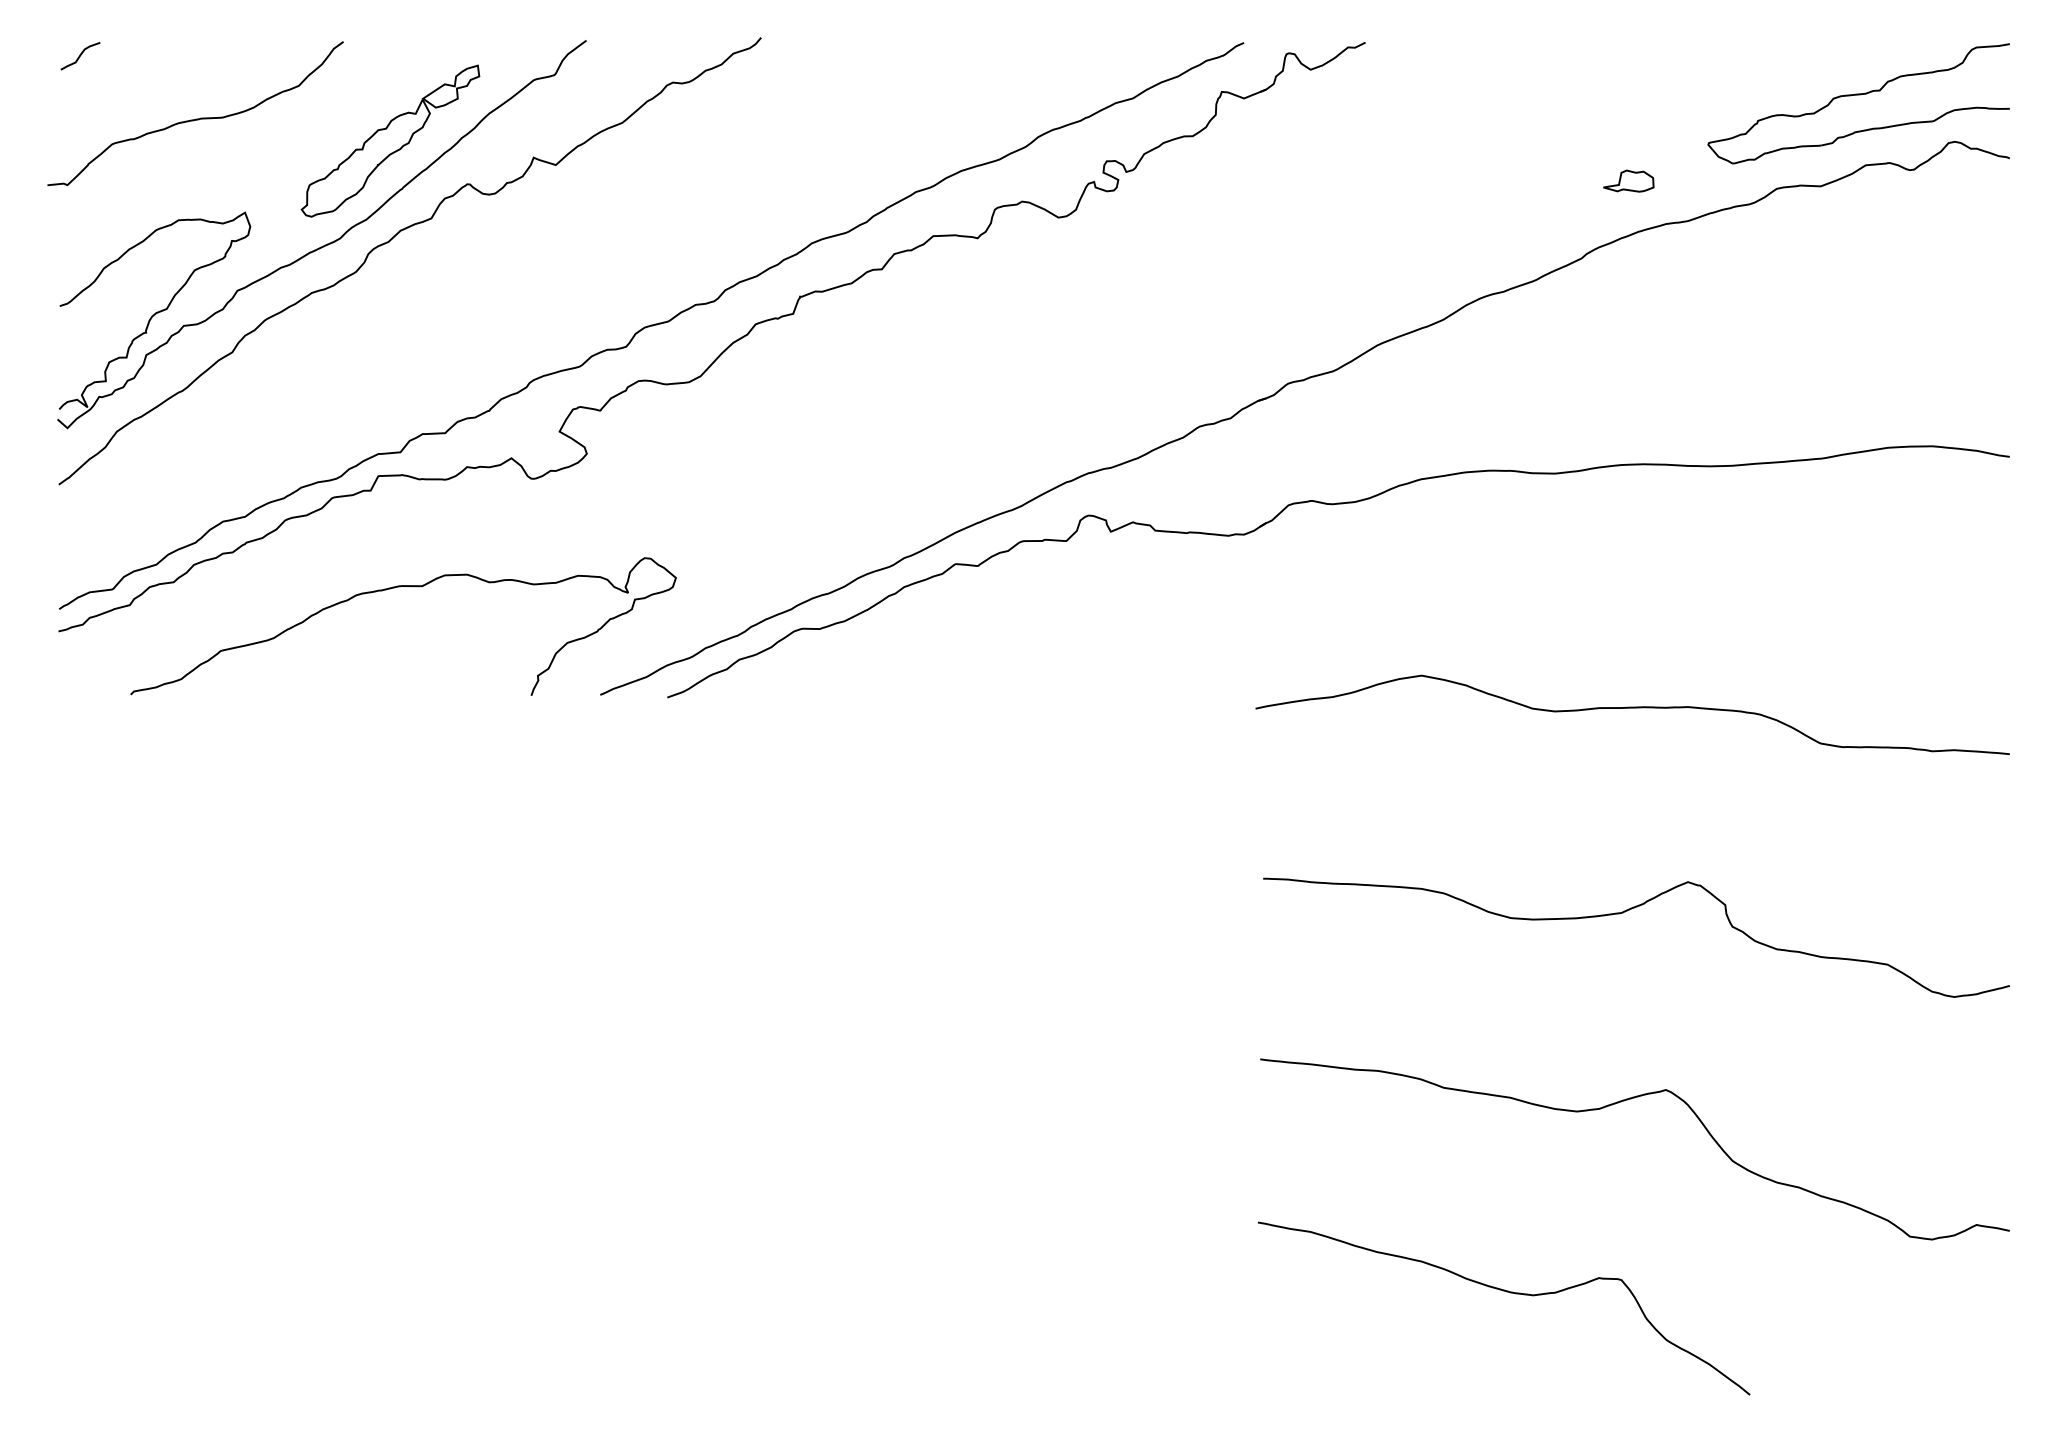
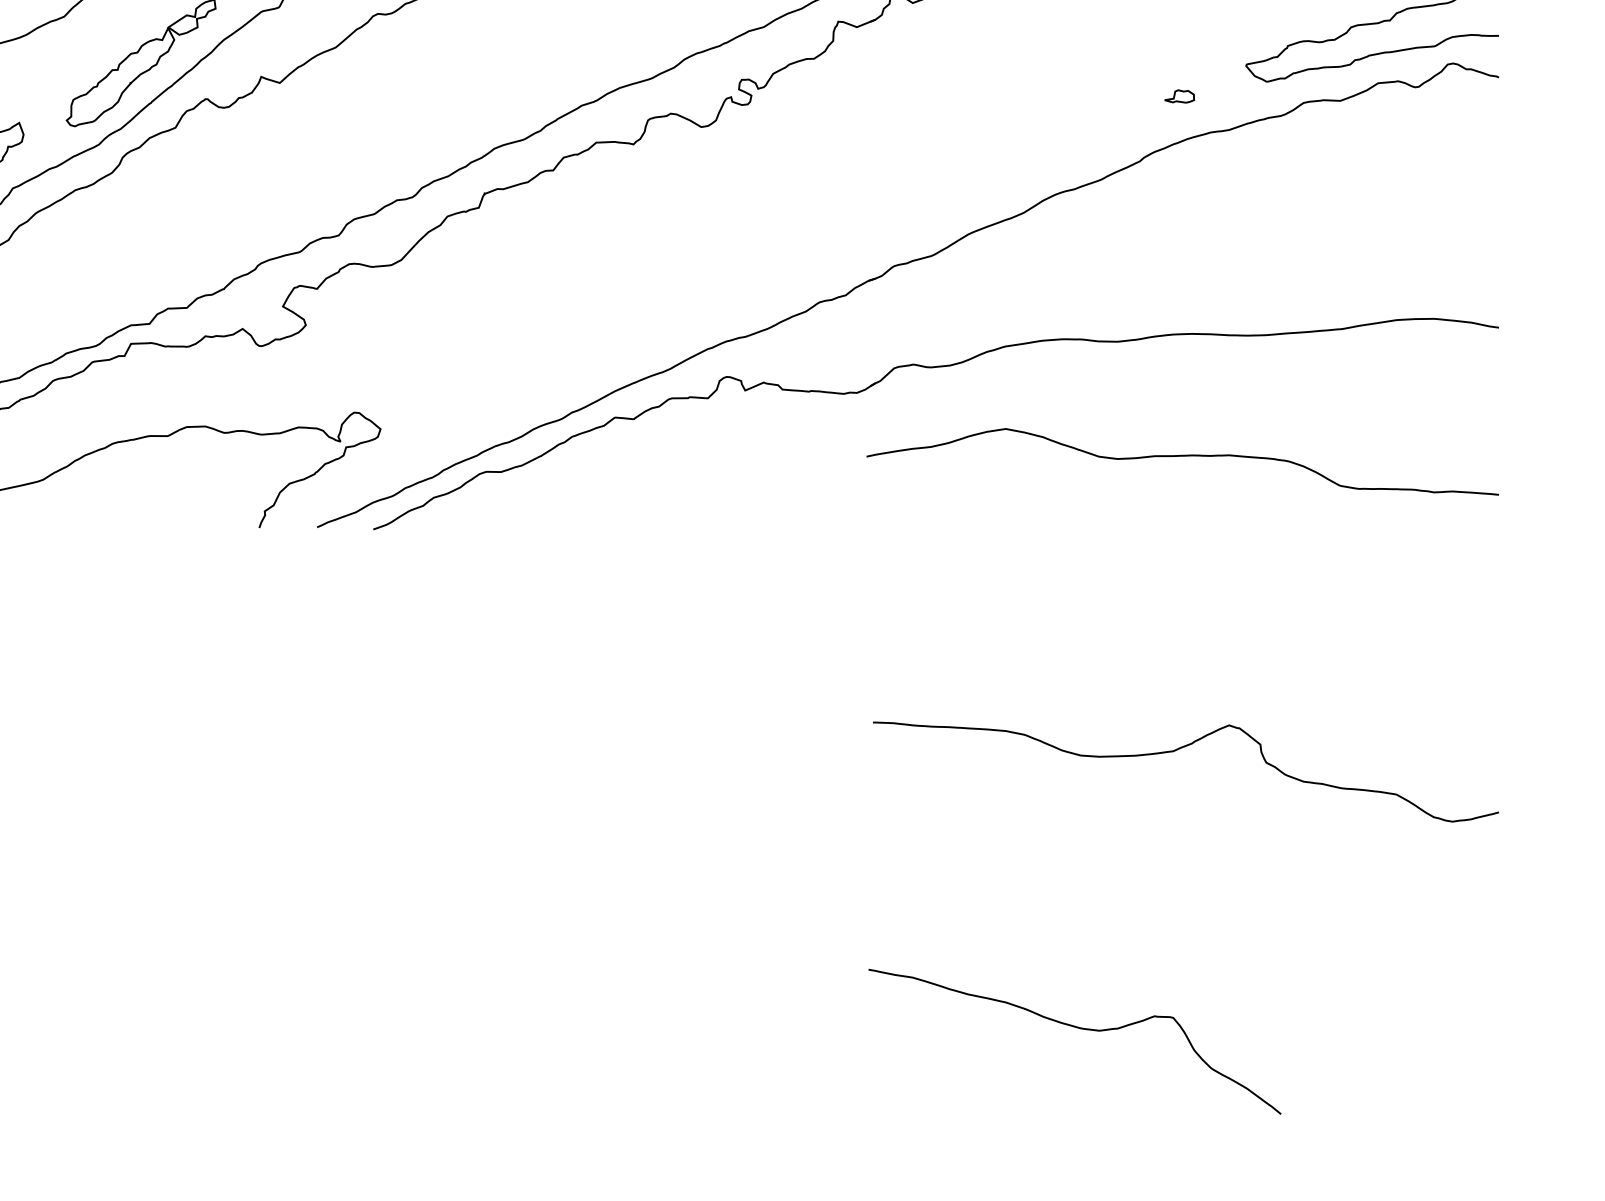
part: (1628, 180) -> (1179, 95), size x0.7
curve: (1632, 708) -> (1182, 456), moved
curve: (1623, 913) -> (1175, 751), moved
curve: (1618, 1103) -> (1170, 869), removed

